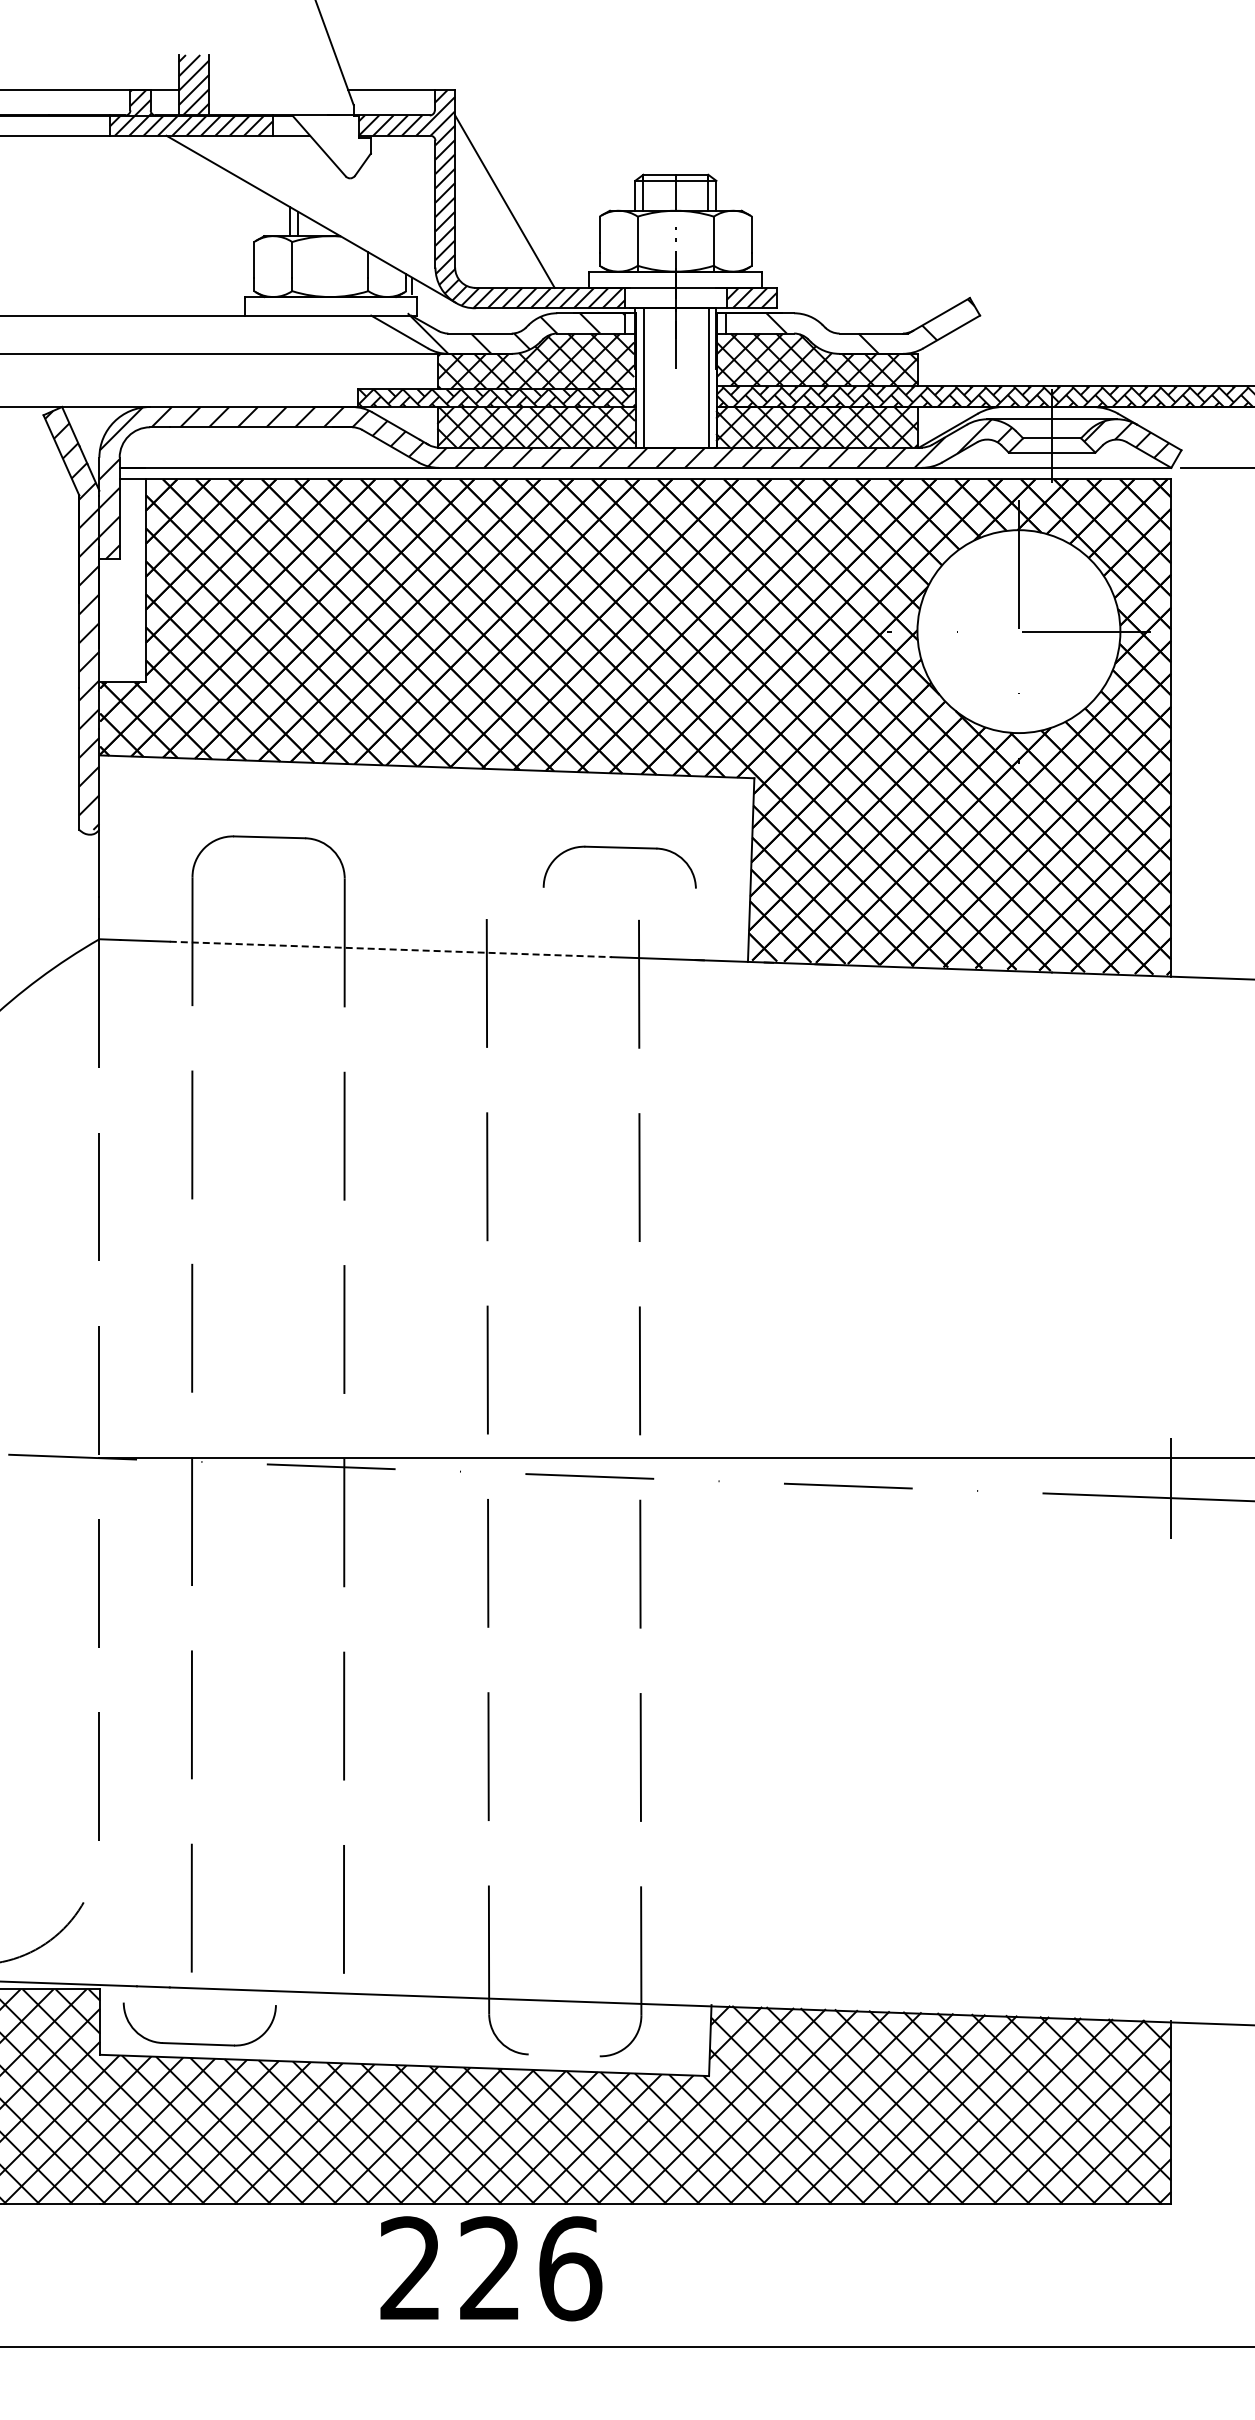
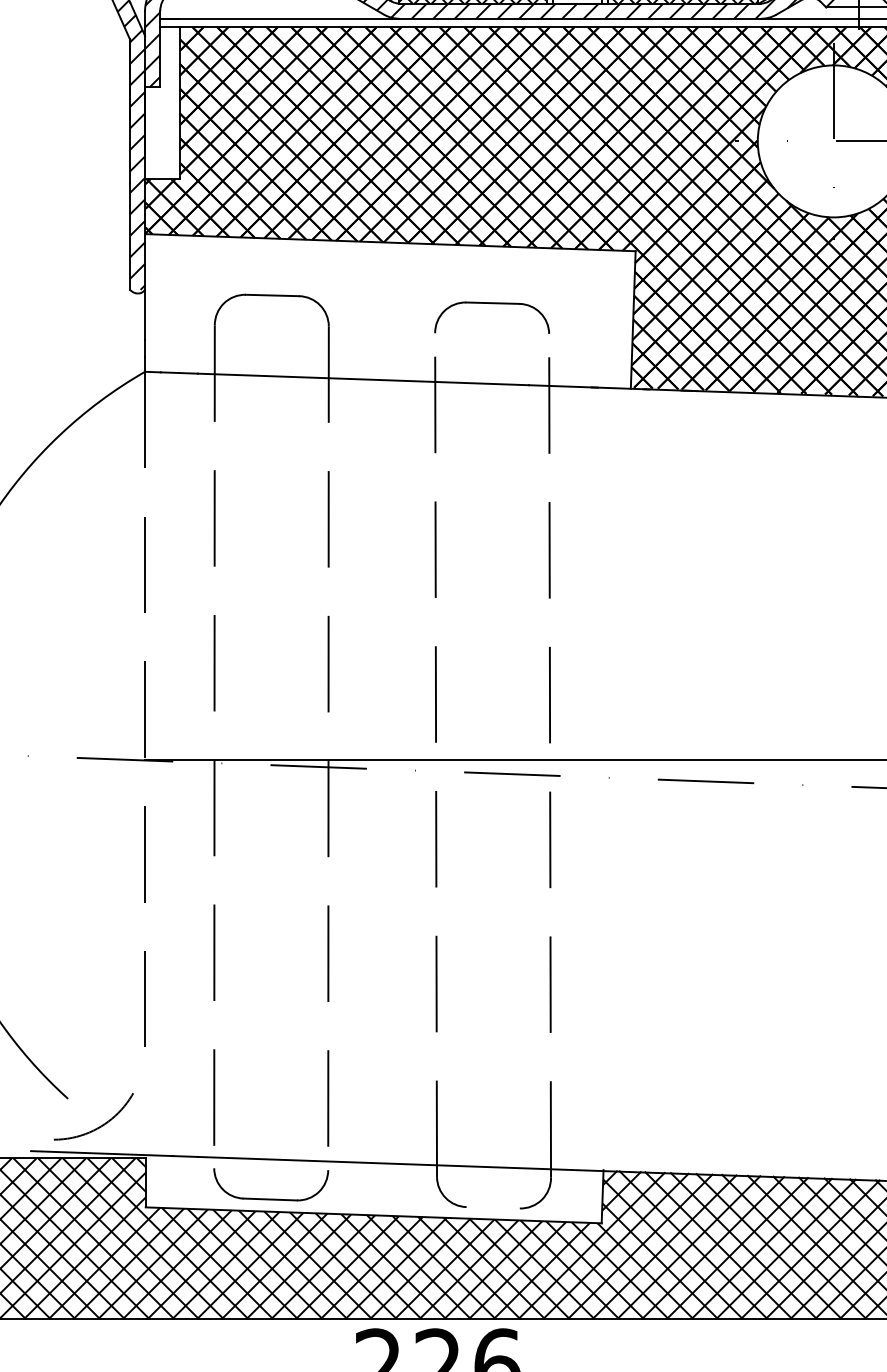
part: (619, 848) -> (491, 303), moved
line: (391, 949) -> (363, 379), dashed -> solid
part: (199, 2043) -> (270, 1198), moved

